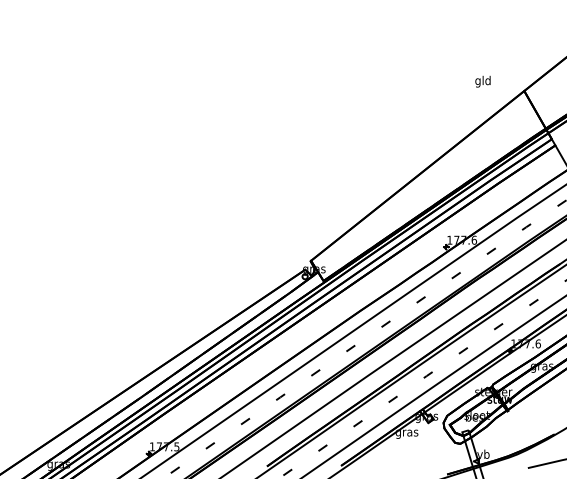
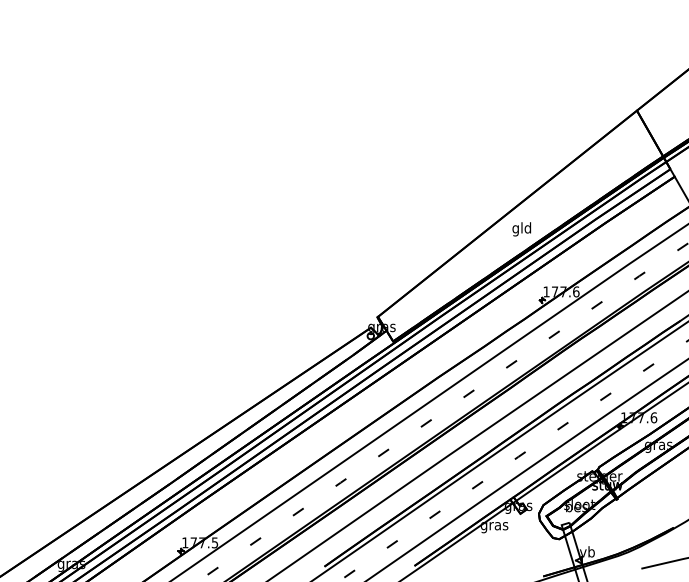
text: (482, 81) -> (521, 229), moved

